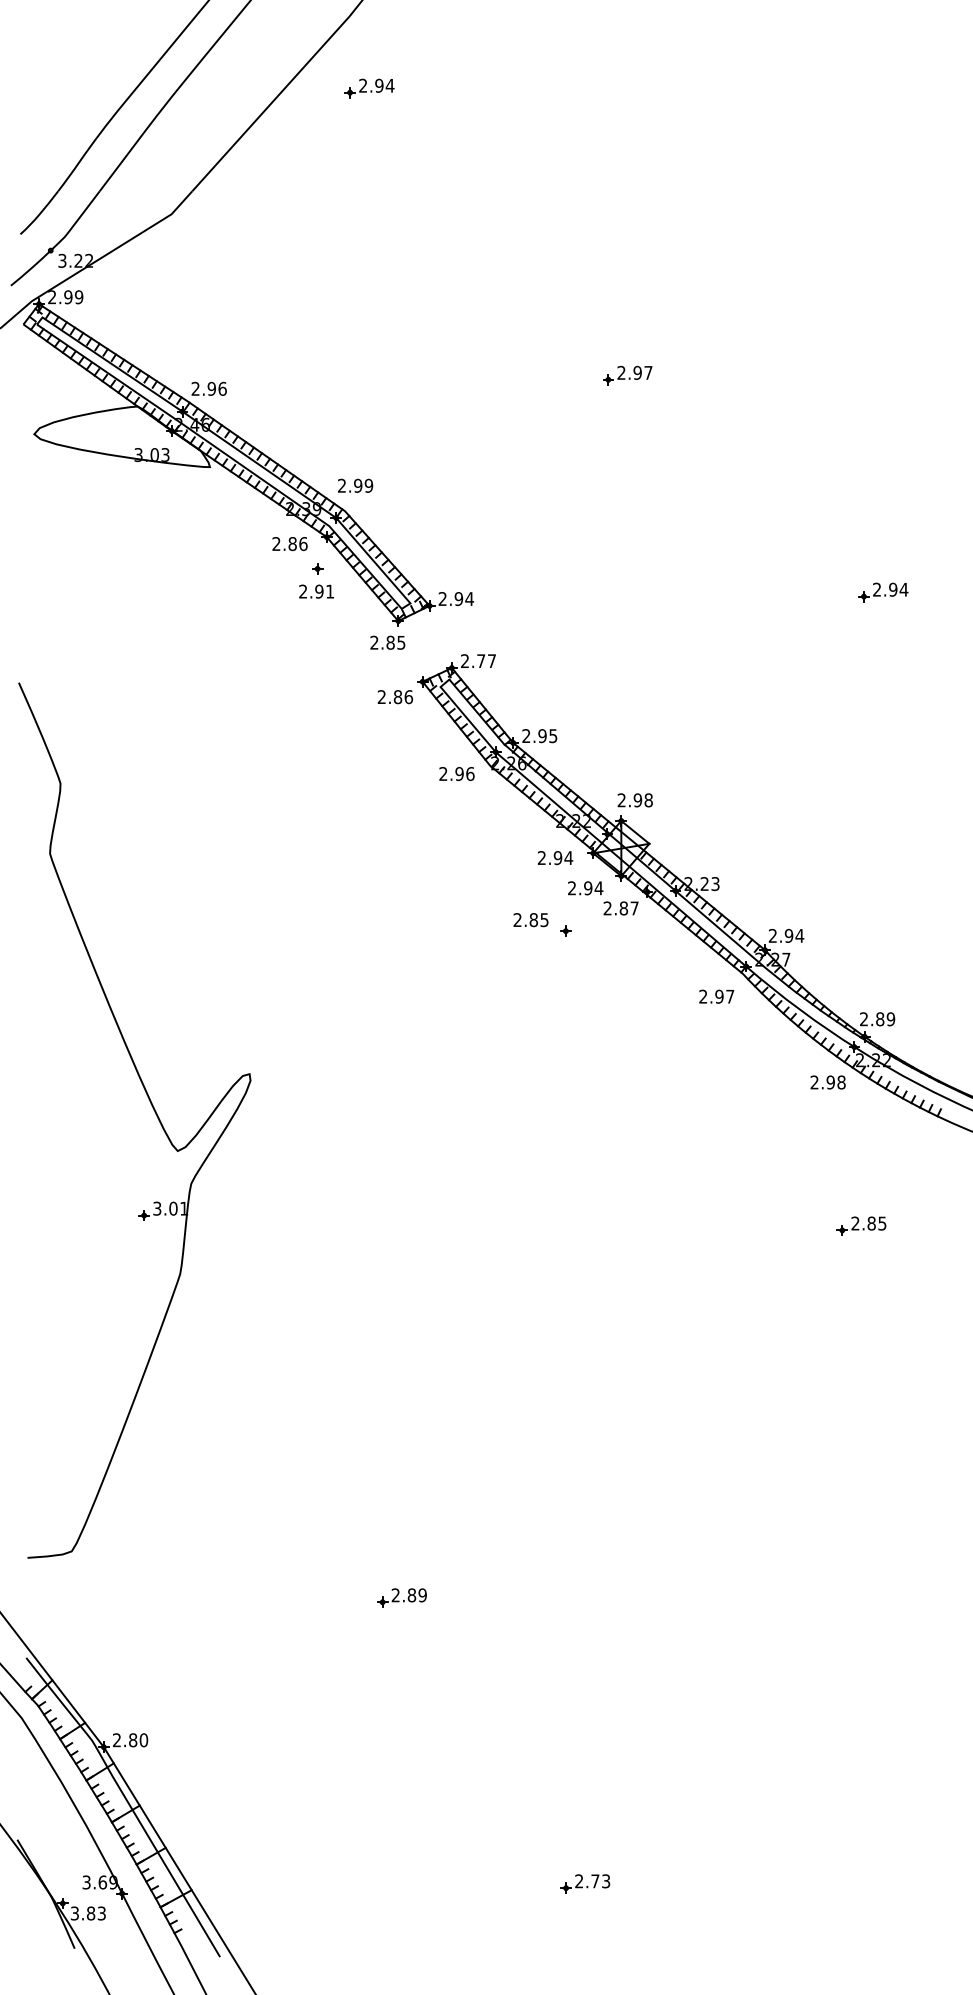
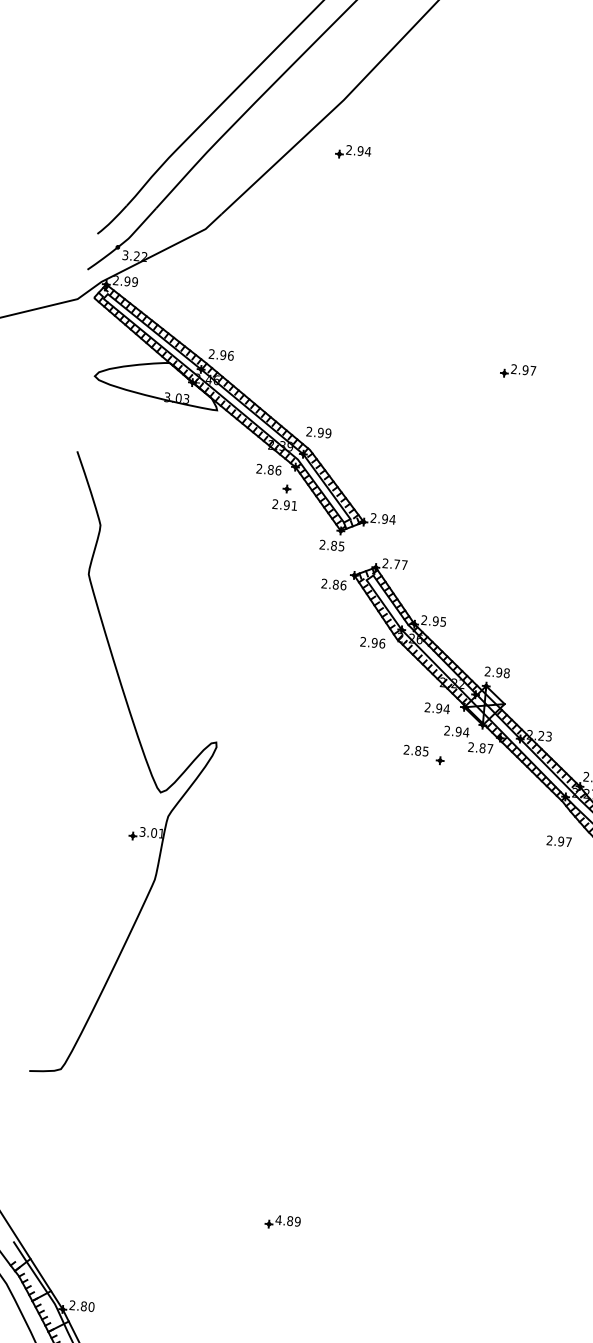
text: (716, 996) -> (559, 841), moved
part: (153, 1110) -> (146, 762), moved
text: (395, 1595) -> (278, 1220), 2.89 -> 4.89

